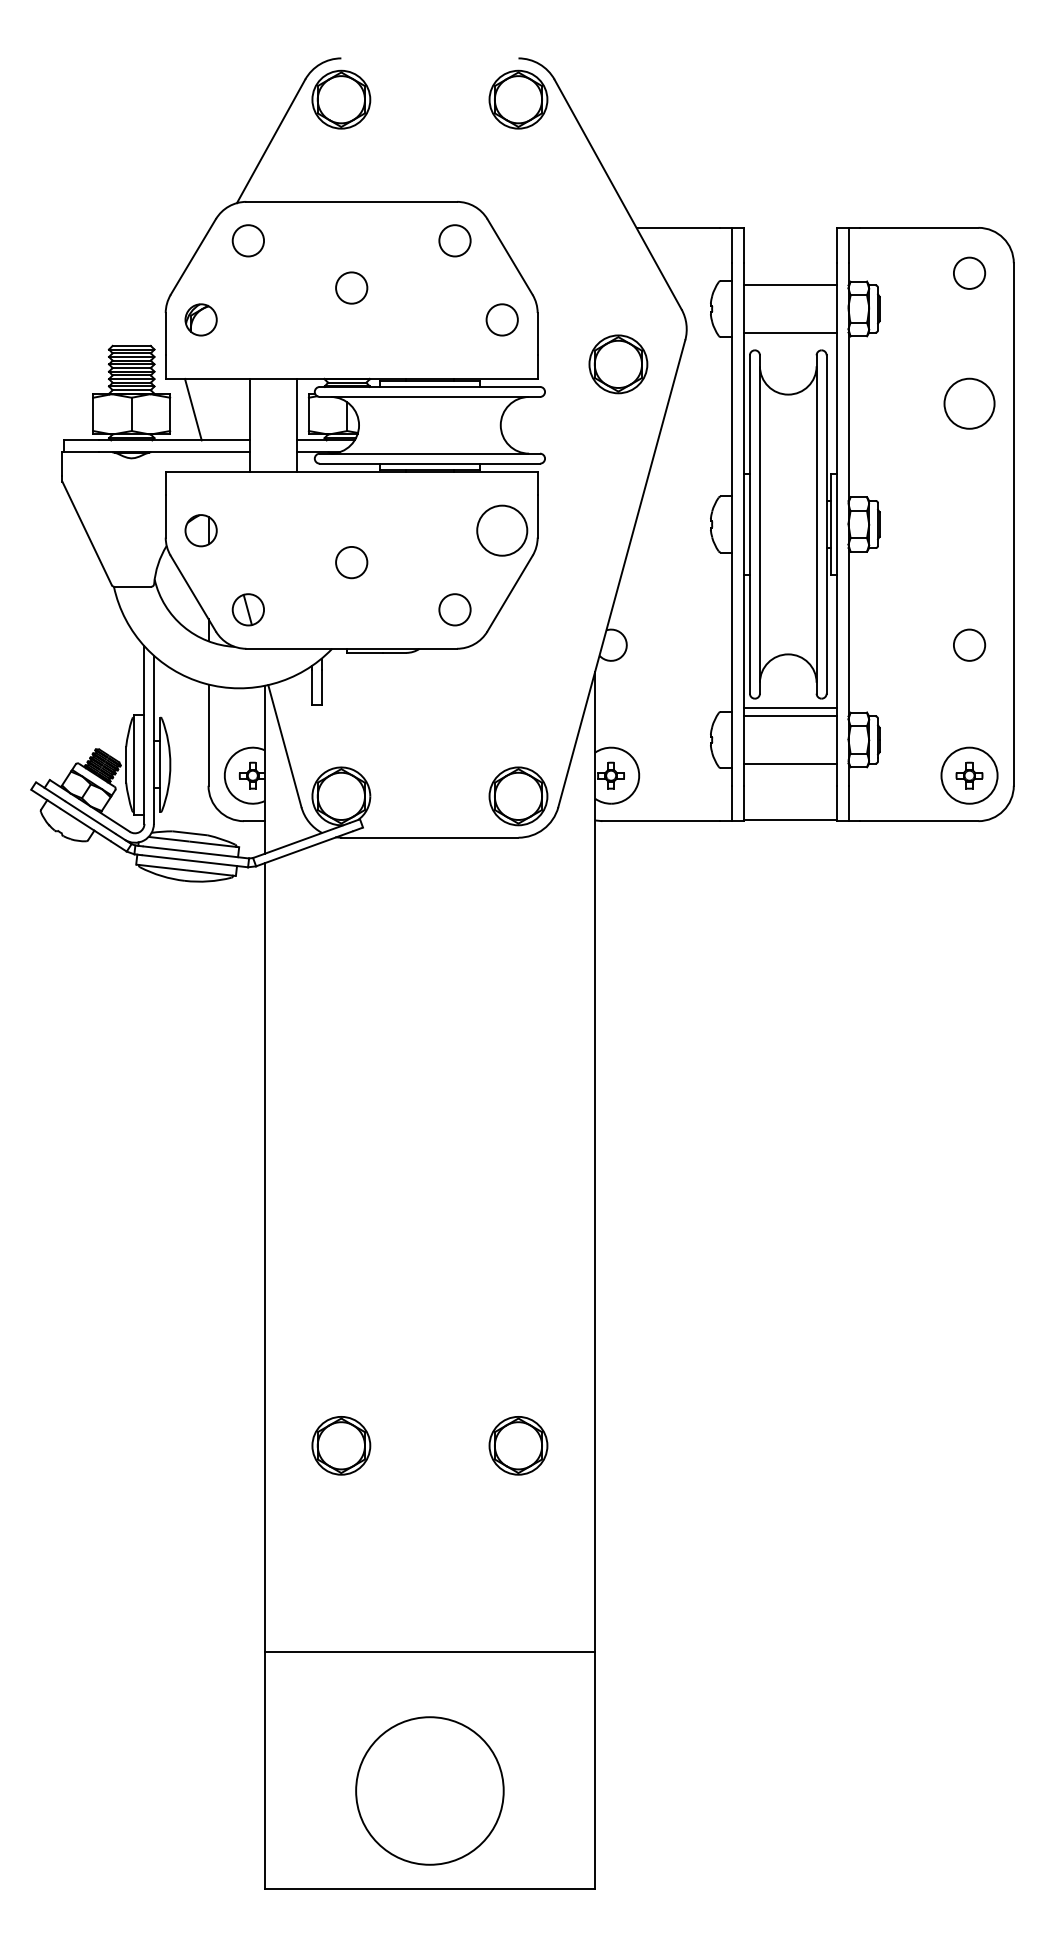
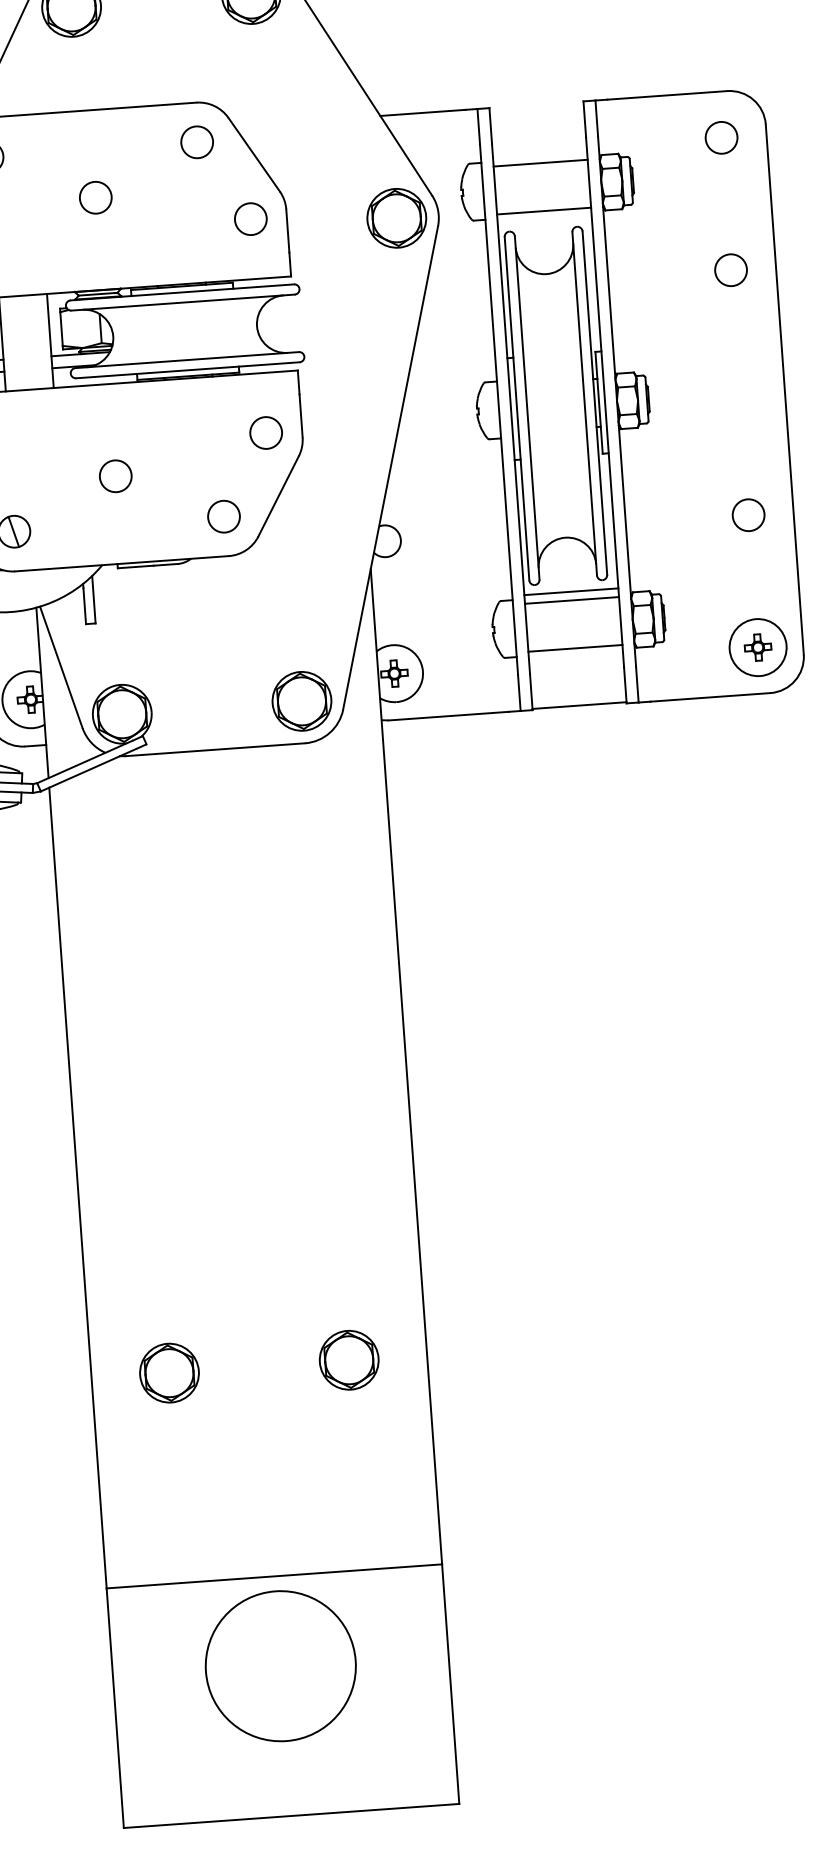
part: (618, 364) -> (396, 218), moved
circle: (969, 403) -> (731, 269), size x0.62
circle: (501, 530) -> (265, 432), size x0.62
circle: (429, 1790) -> (280, 1665), moved

